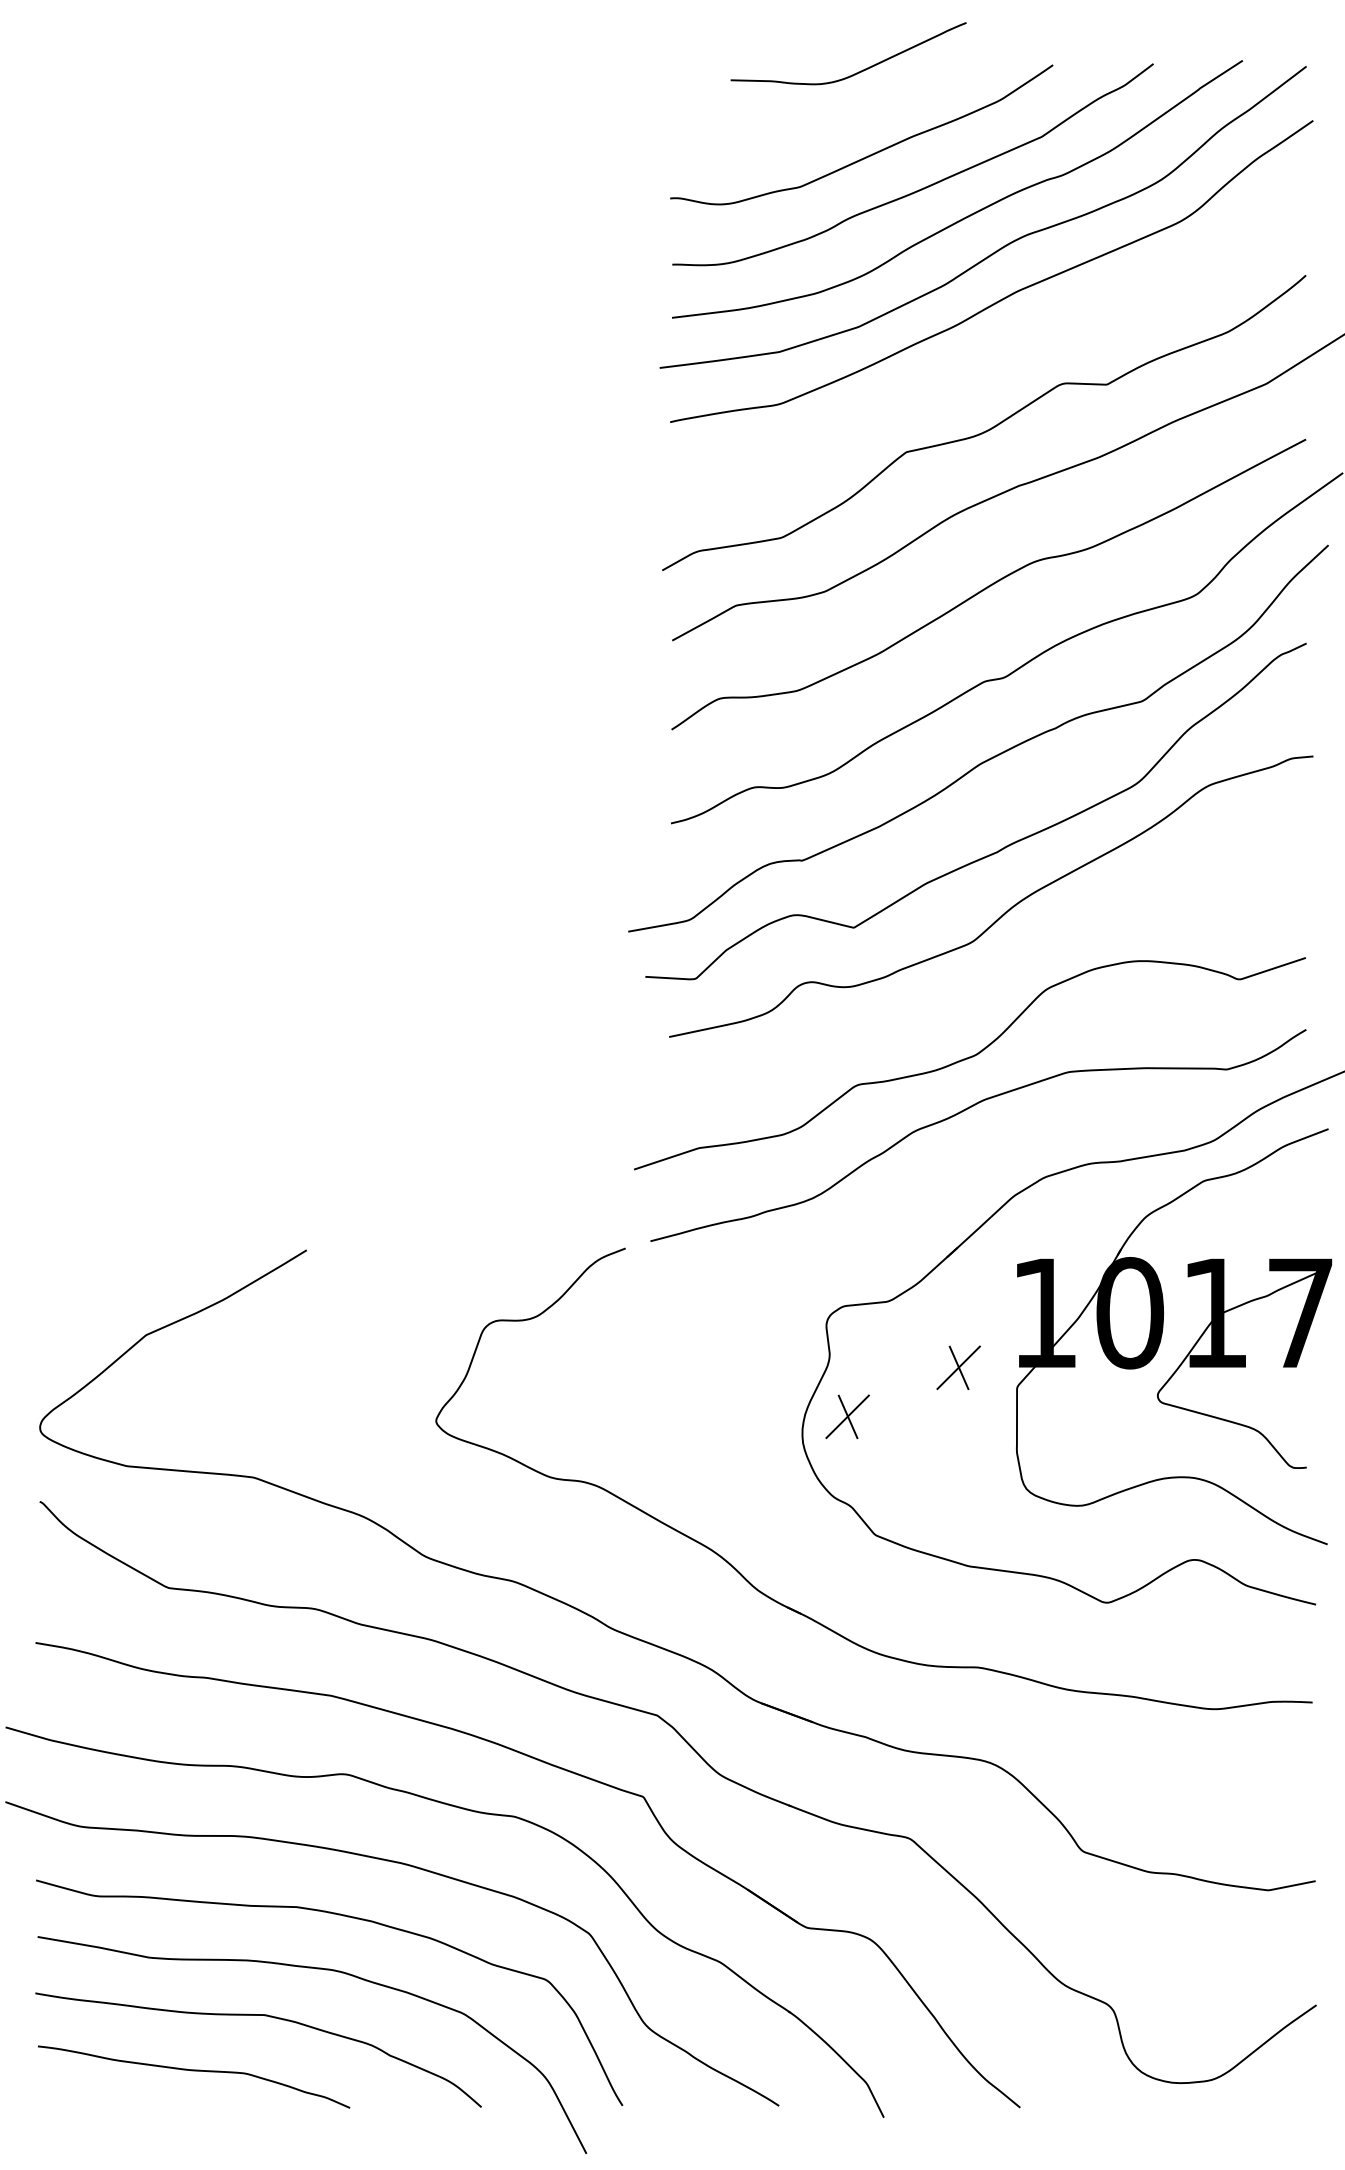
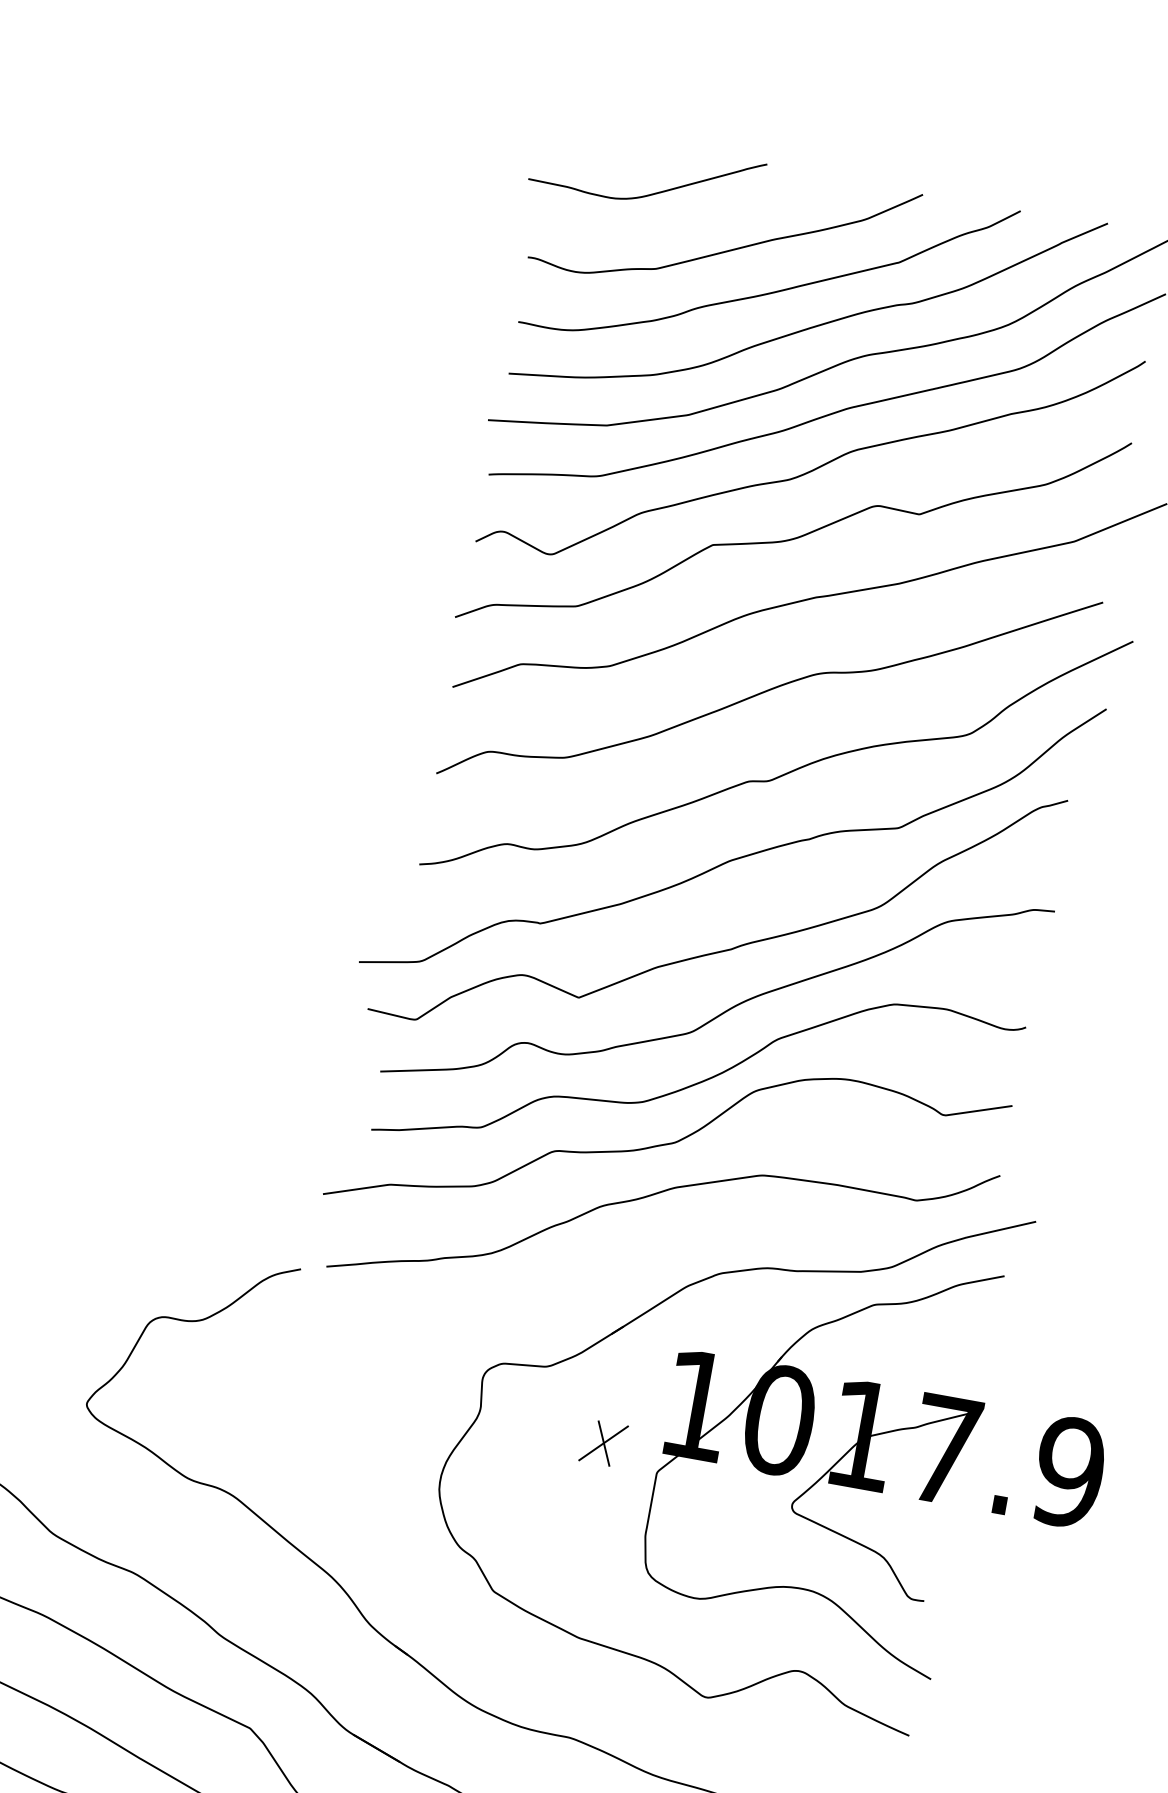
curve: (858, 71) -> (653, 192), moved
curve: (996, 355) -> (817, 466), added
curve: (989, 989) -> (699, 1081), added
part: (847, 1416) -> (487, 1471), removed

